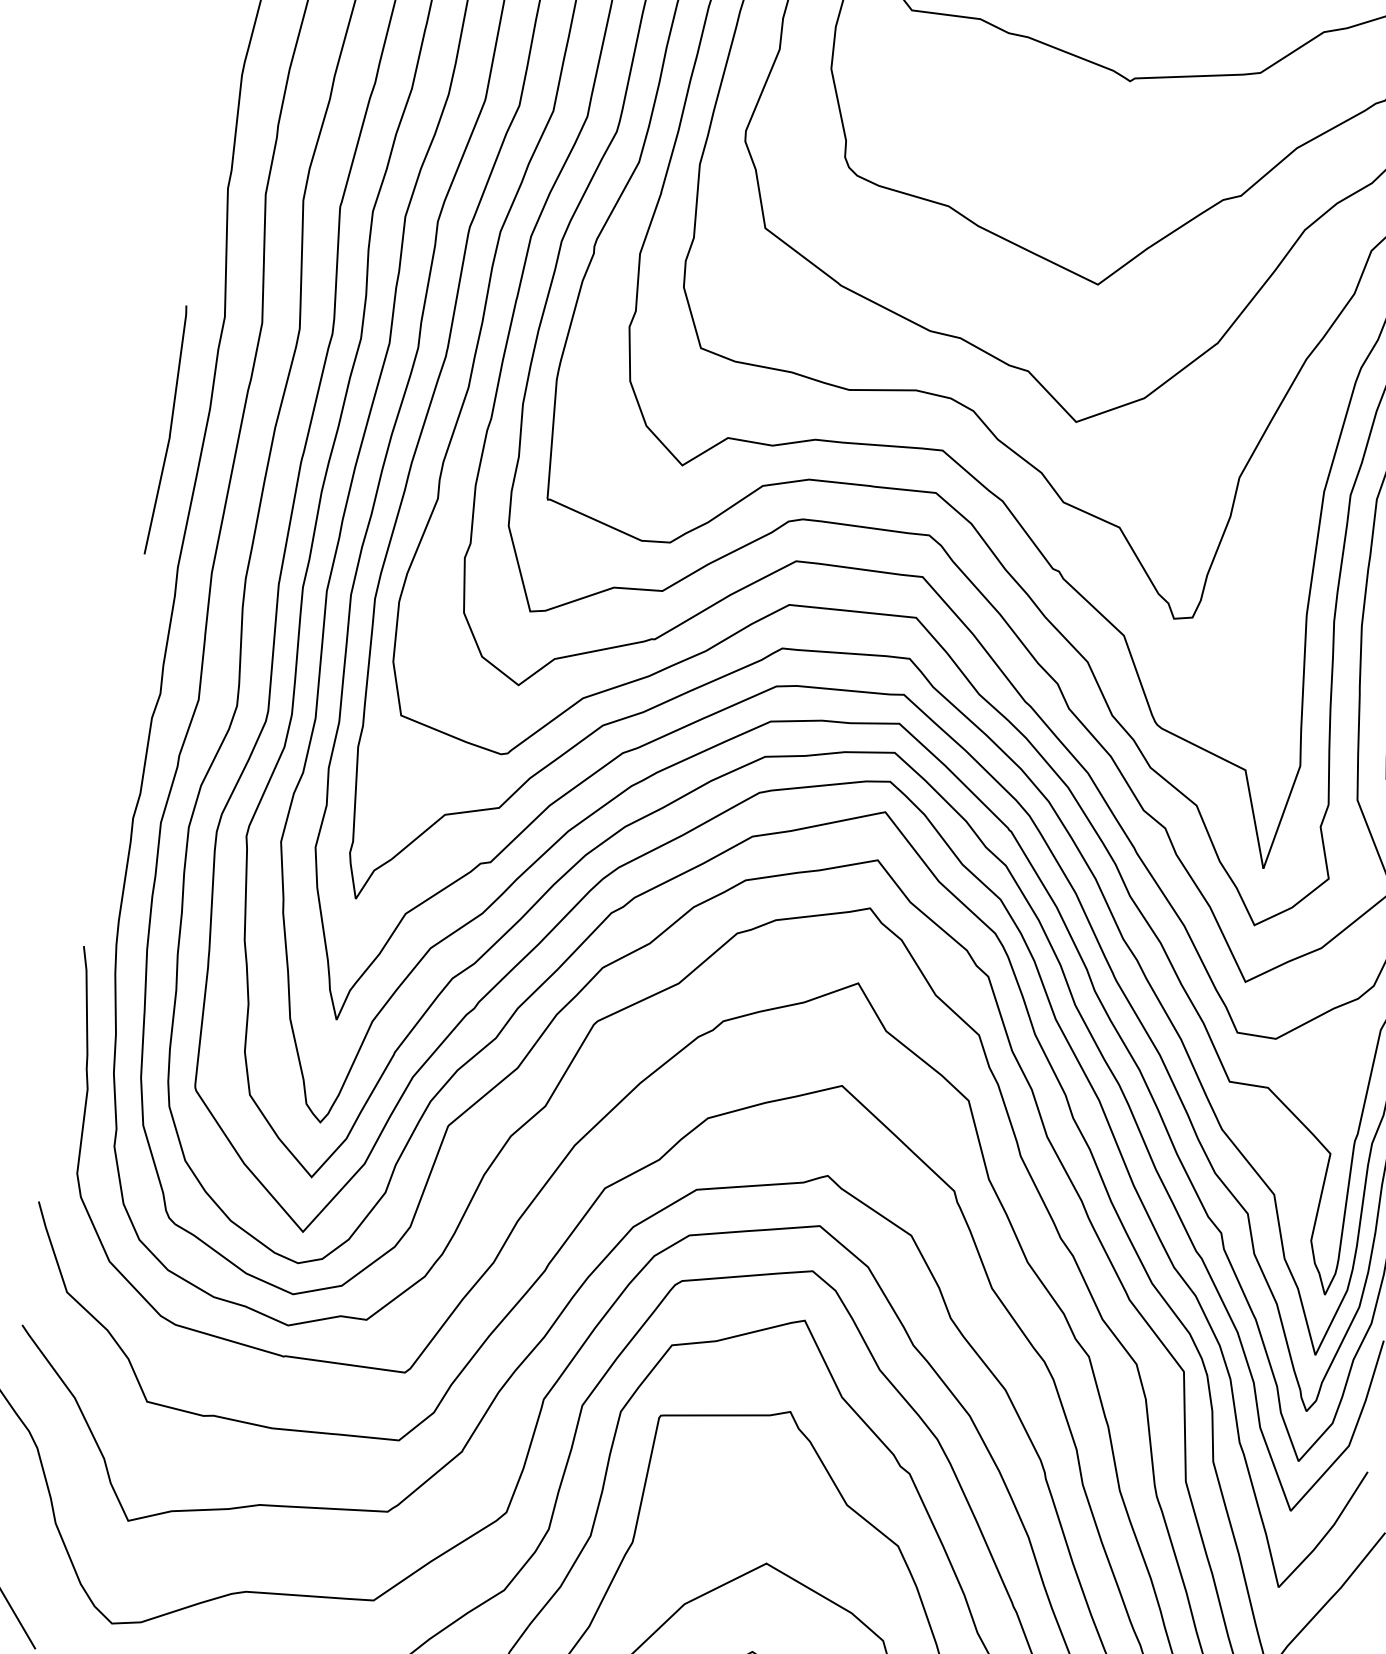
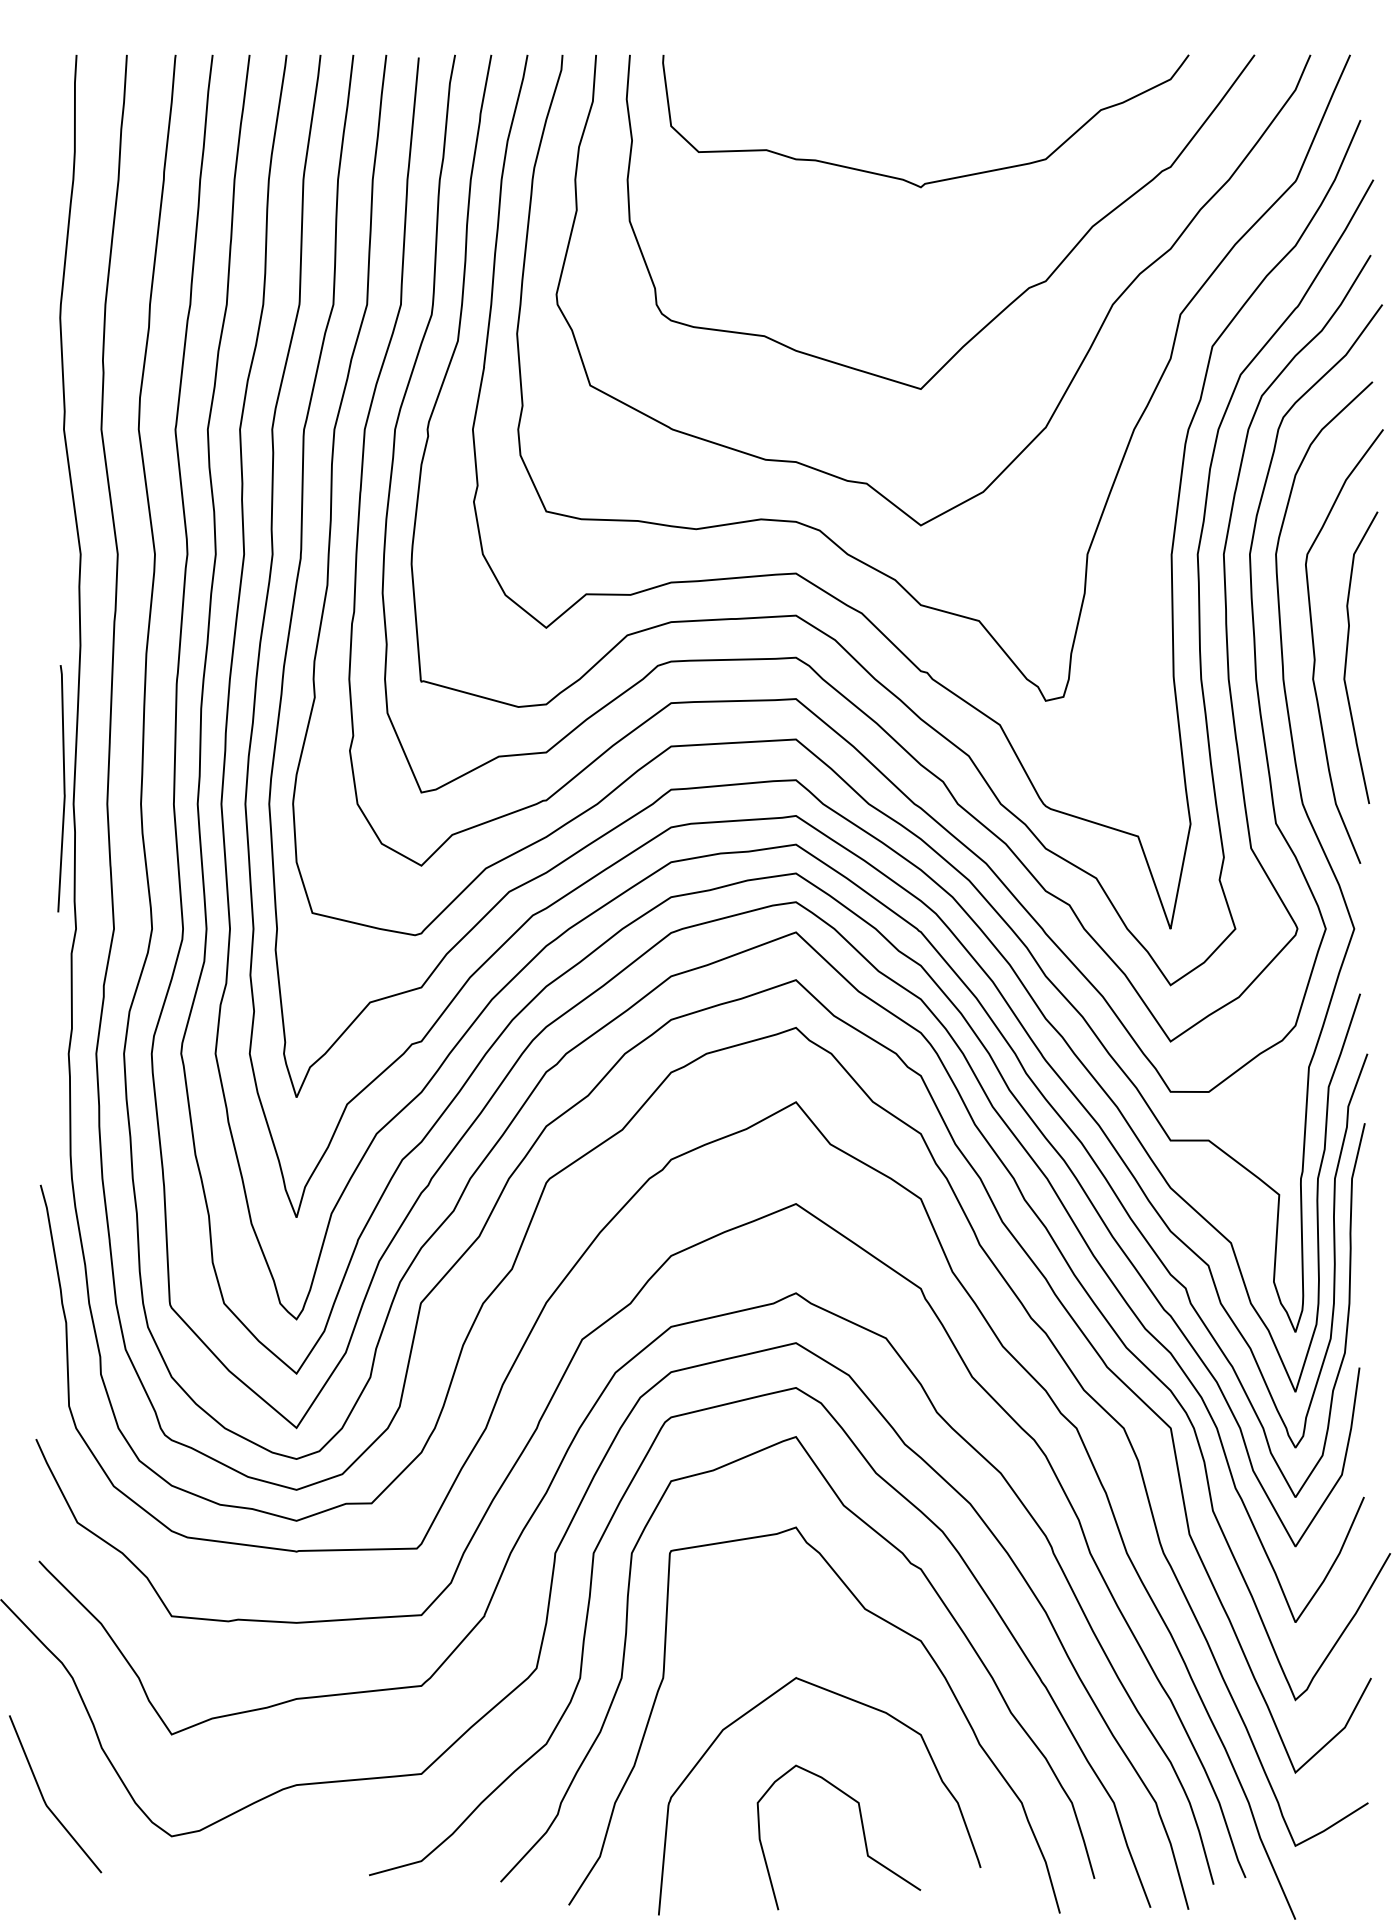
curve: (169, 430) -> (63, 788), moved

